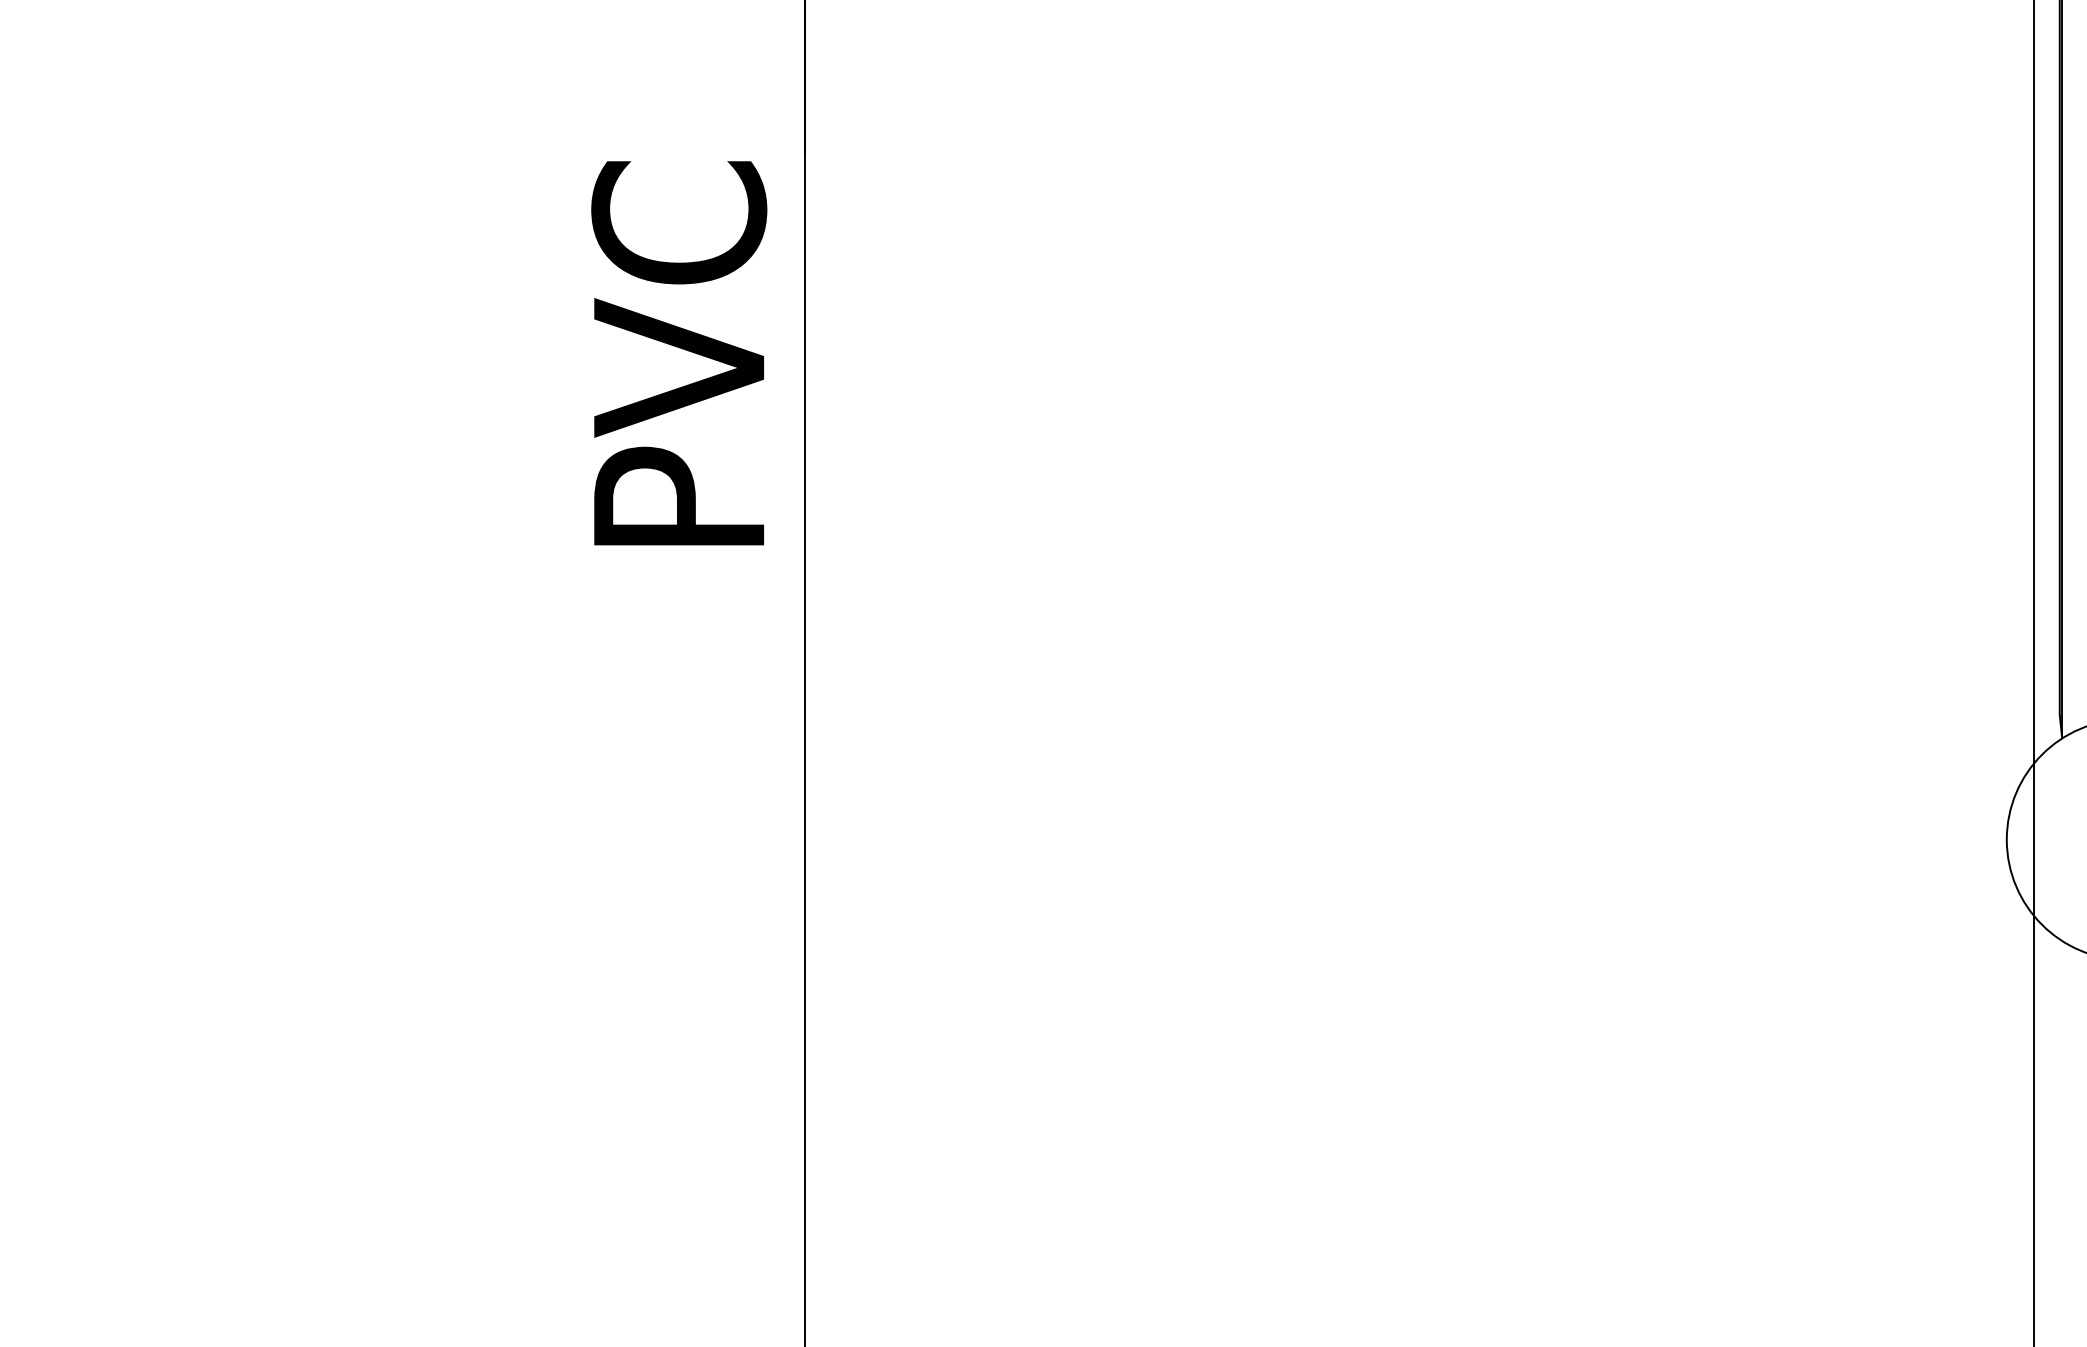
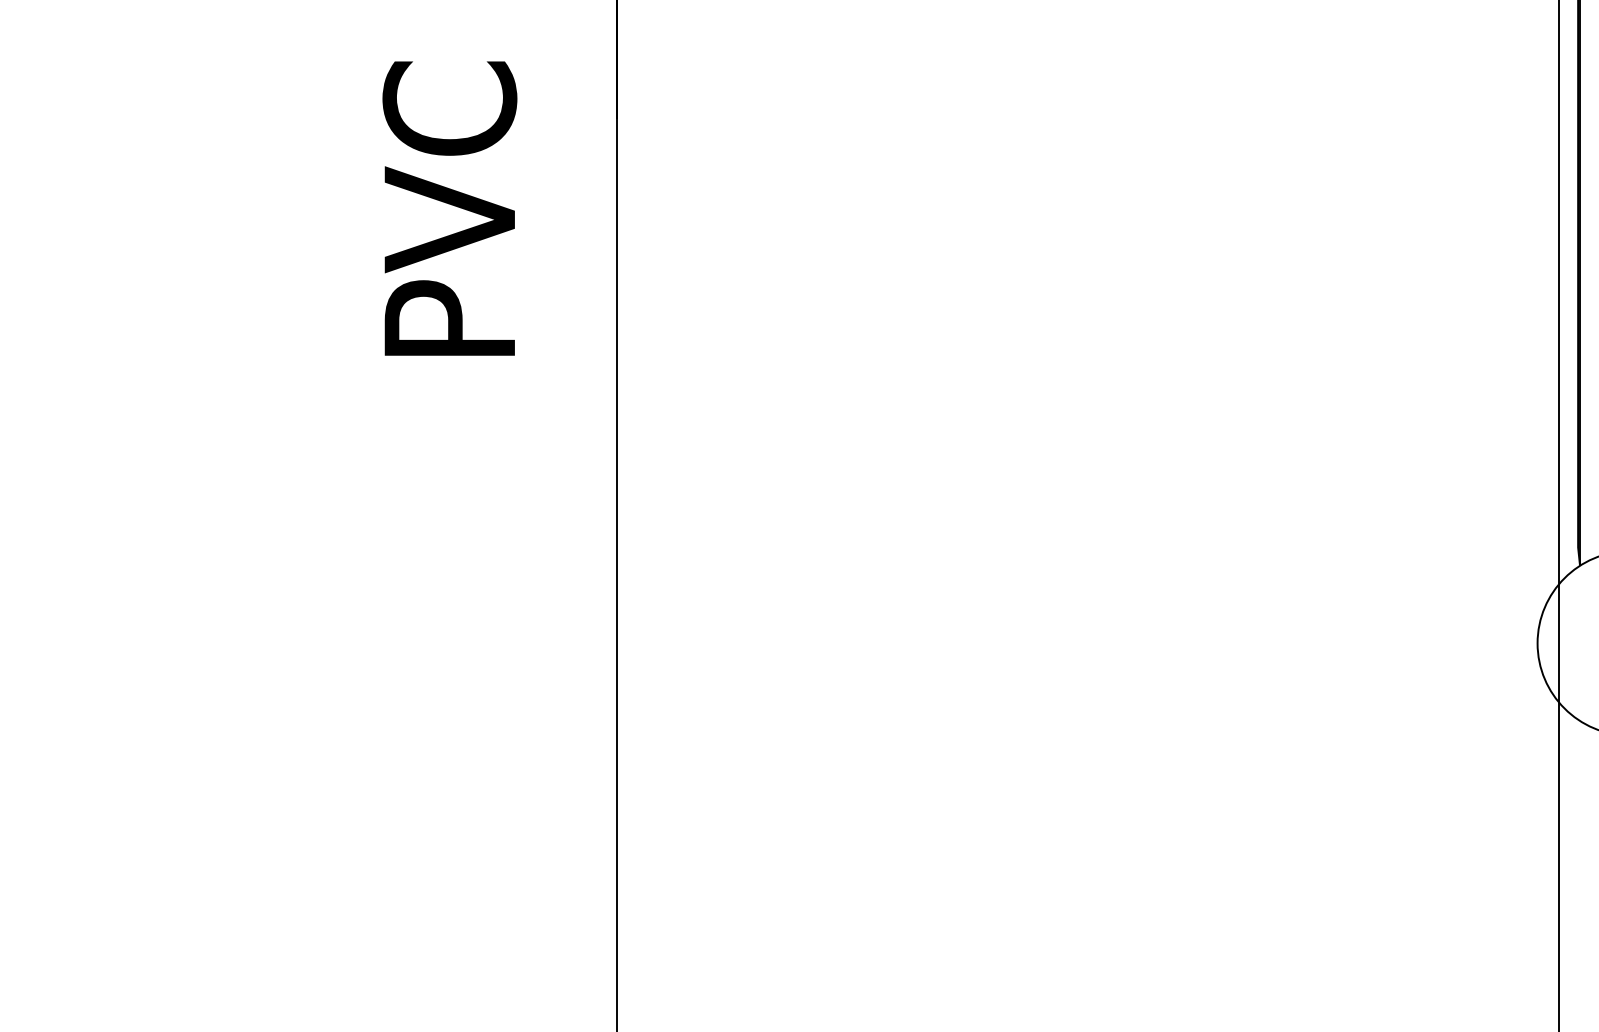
text: (679, 353) -> (450, 208), moved

